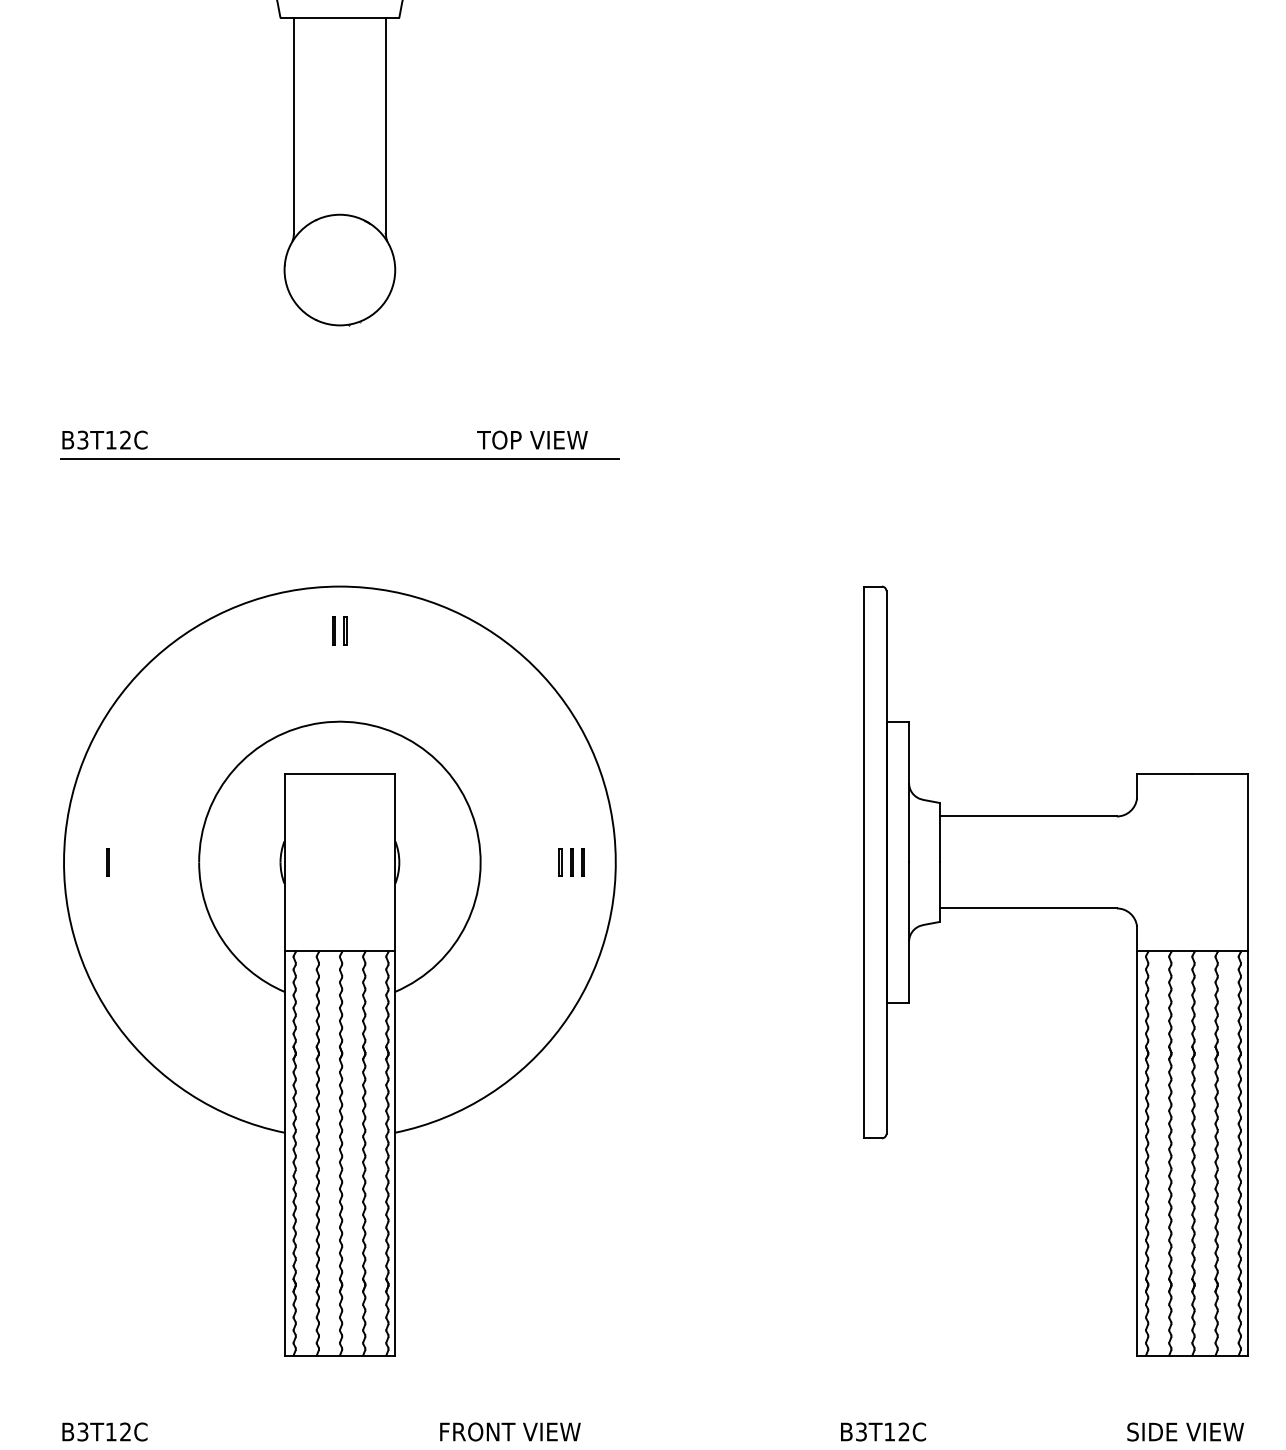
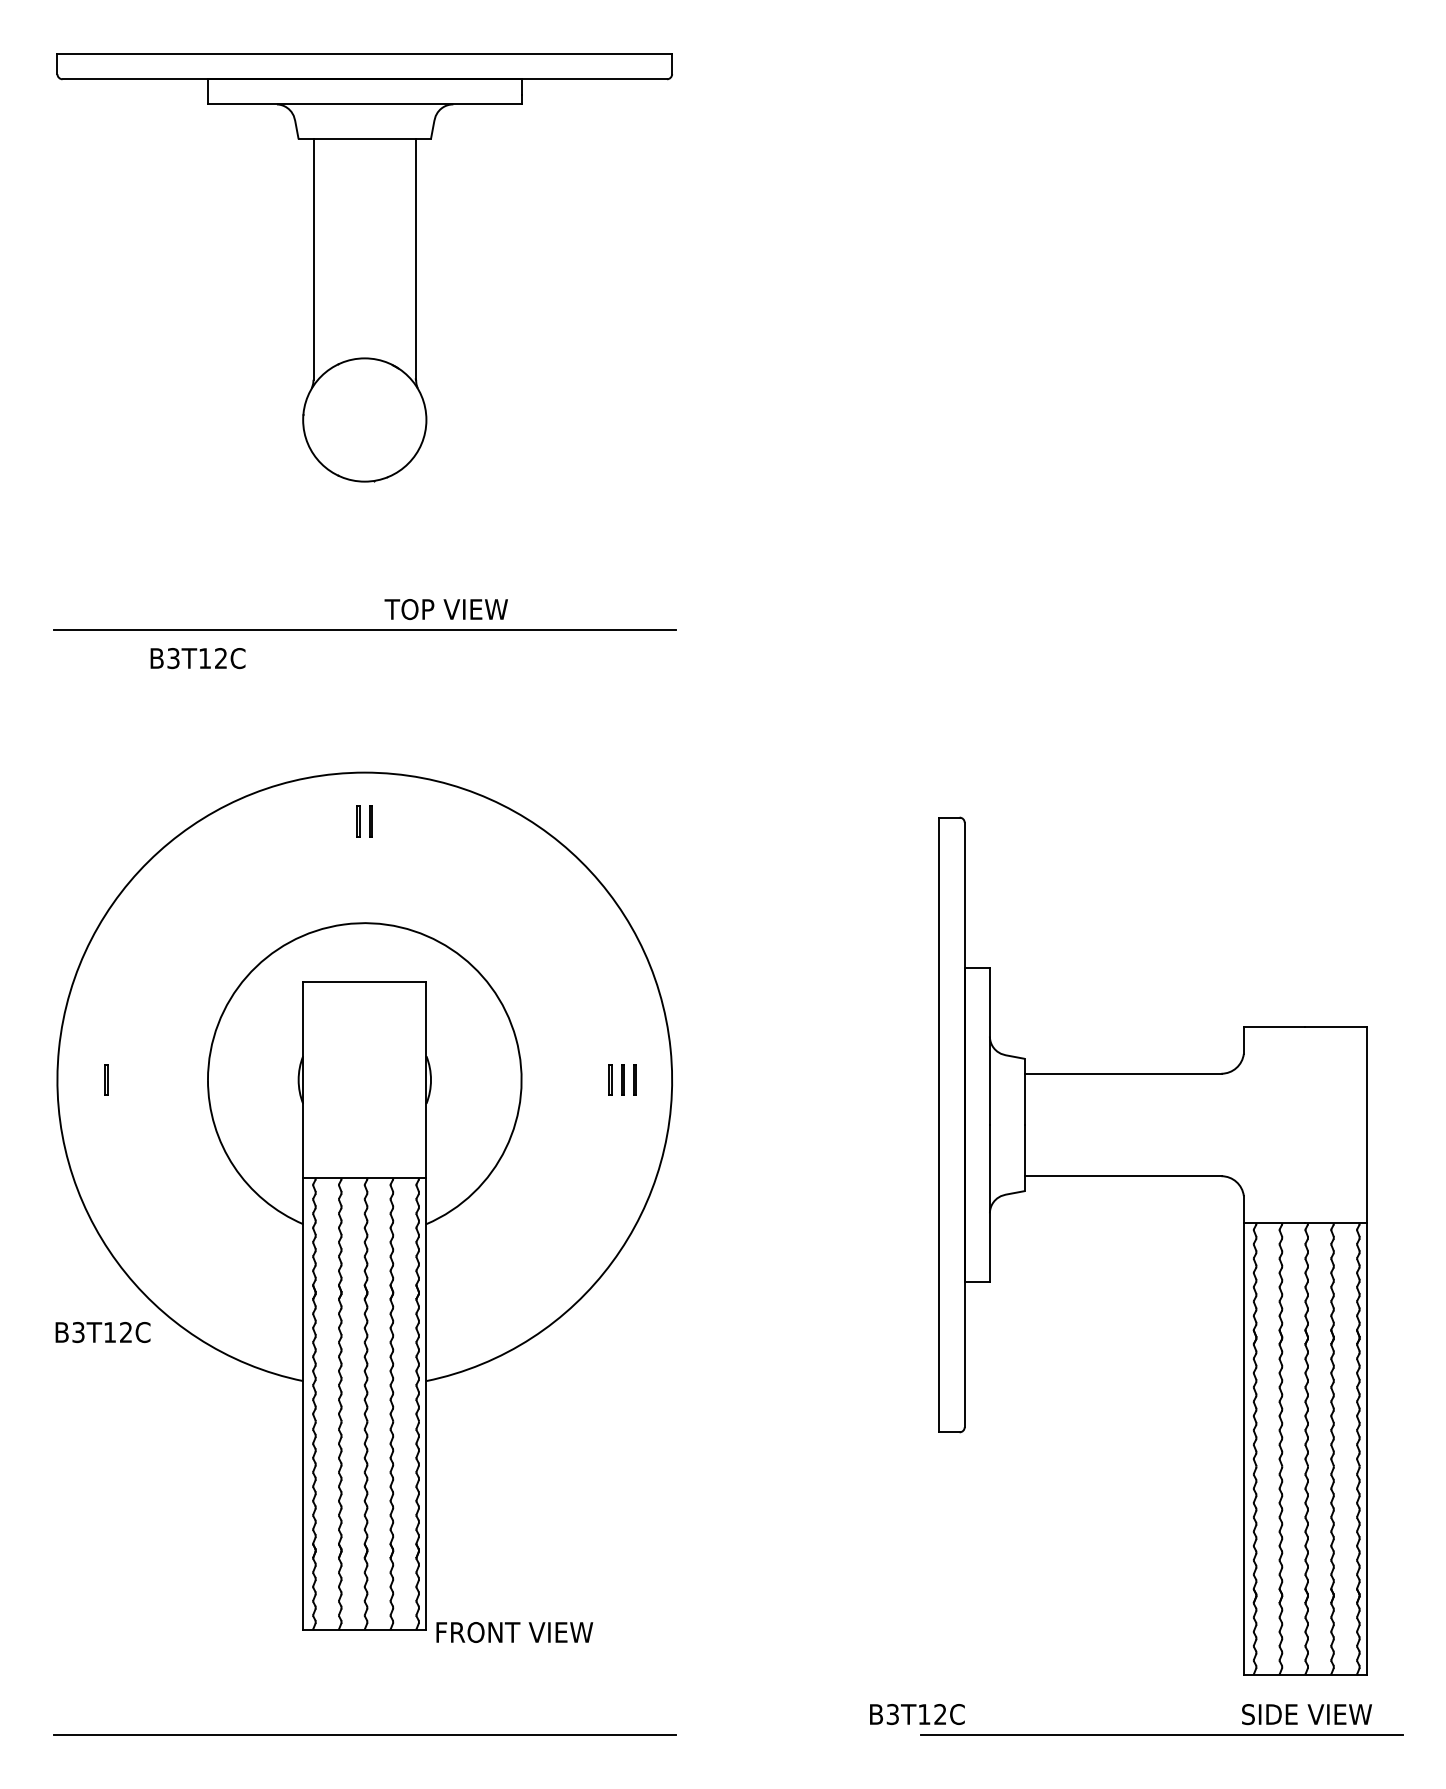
text: (104, 440) -> (197, 658), moved
text: (531, 440) -> (445, 609), moved
part: (1055, 908) -> (1152, 1176), moved
text: (104, 1432) -> (102, 1332), moved
text: (510, 1432) -> (514, 1632), moved
text: (883, 1432) -> (917, 1714), moved

